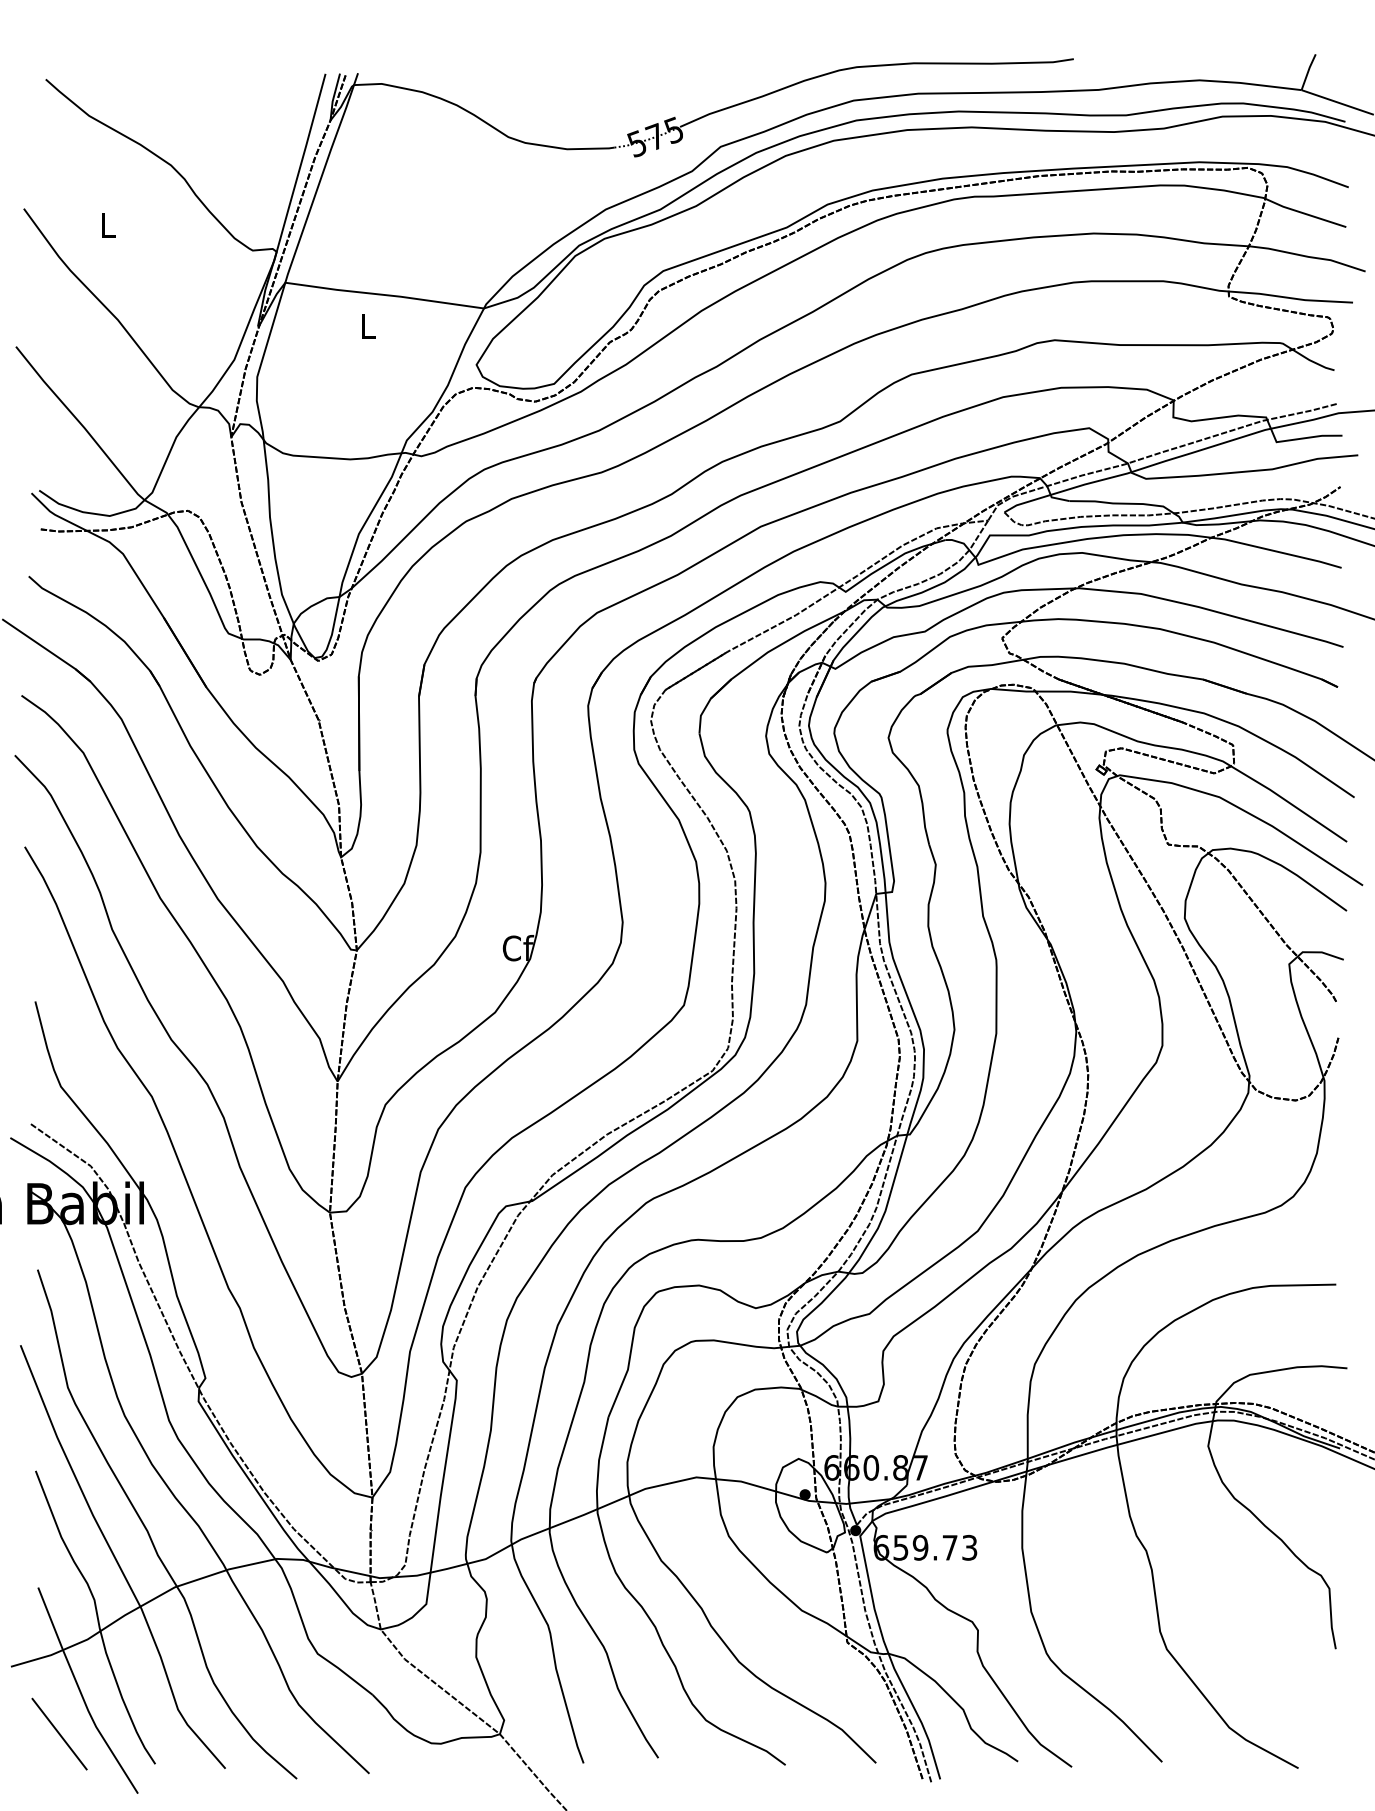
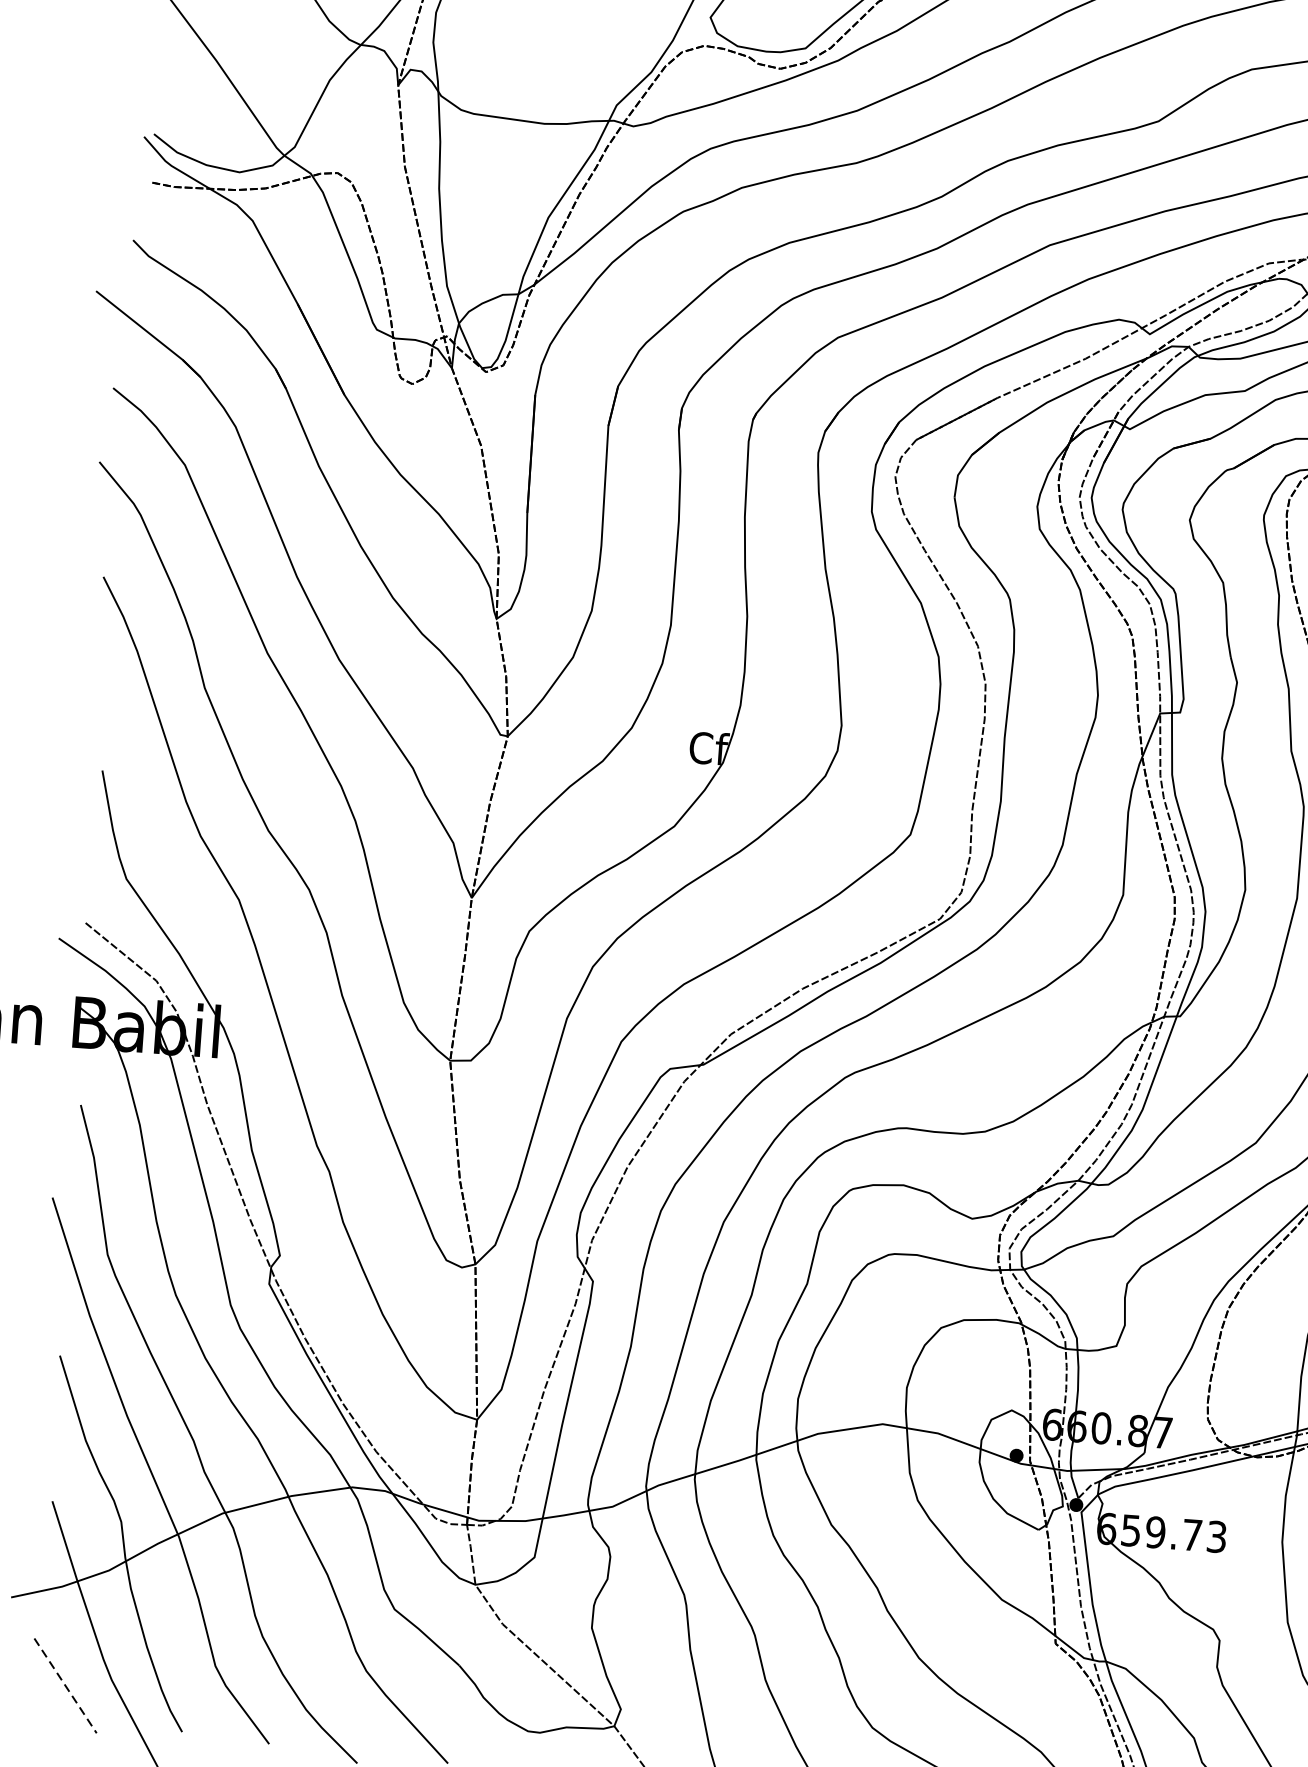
line: (59, 1734) -> (65, 1686), solid -> dashed

